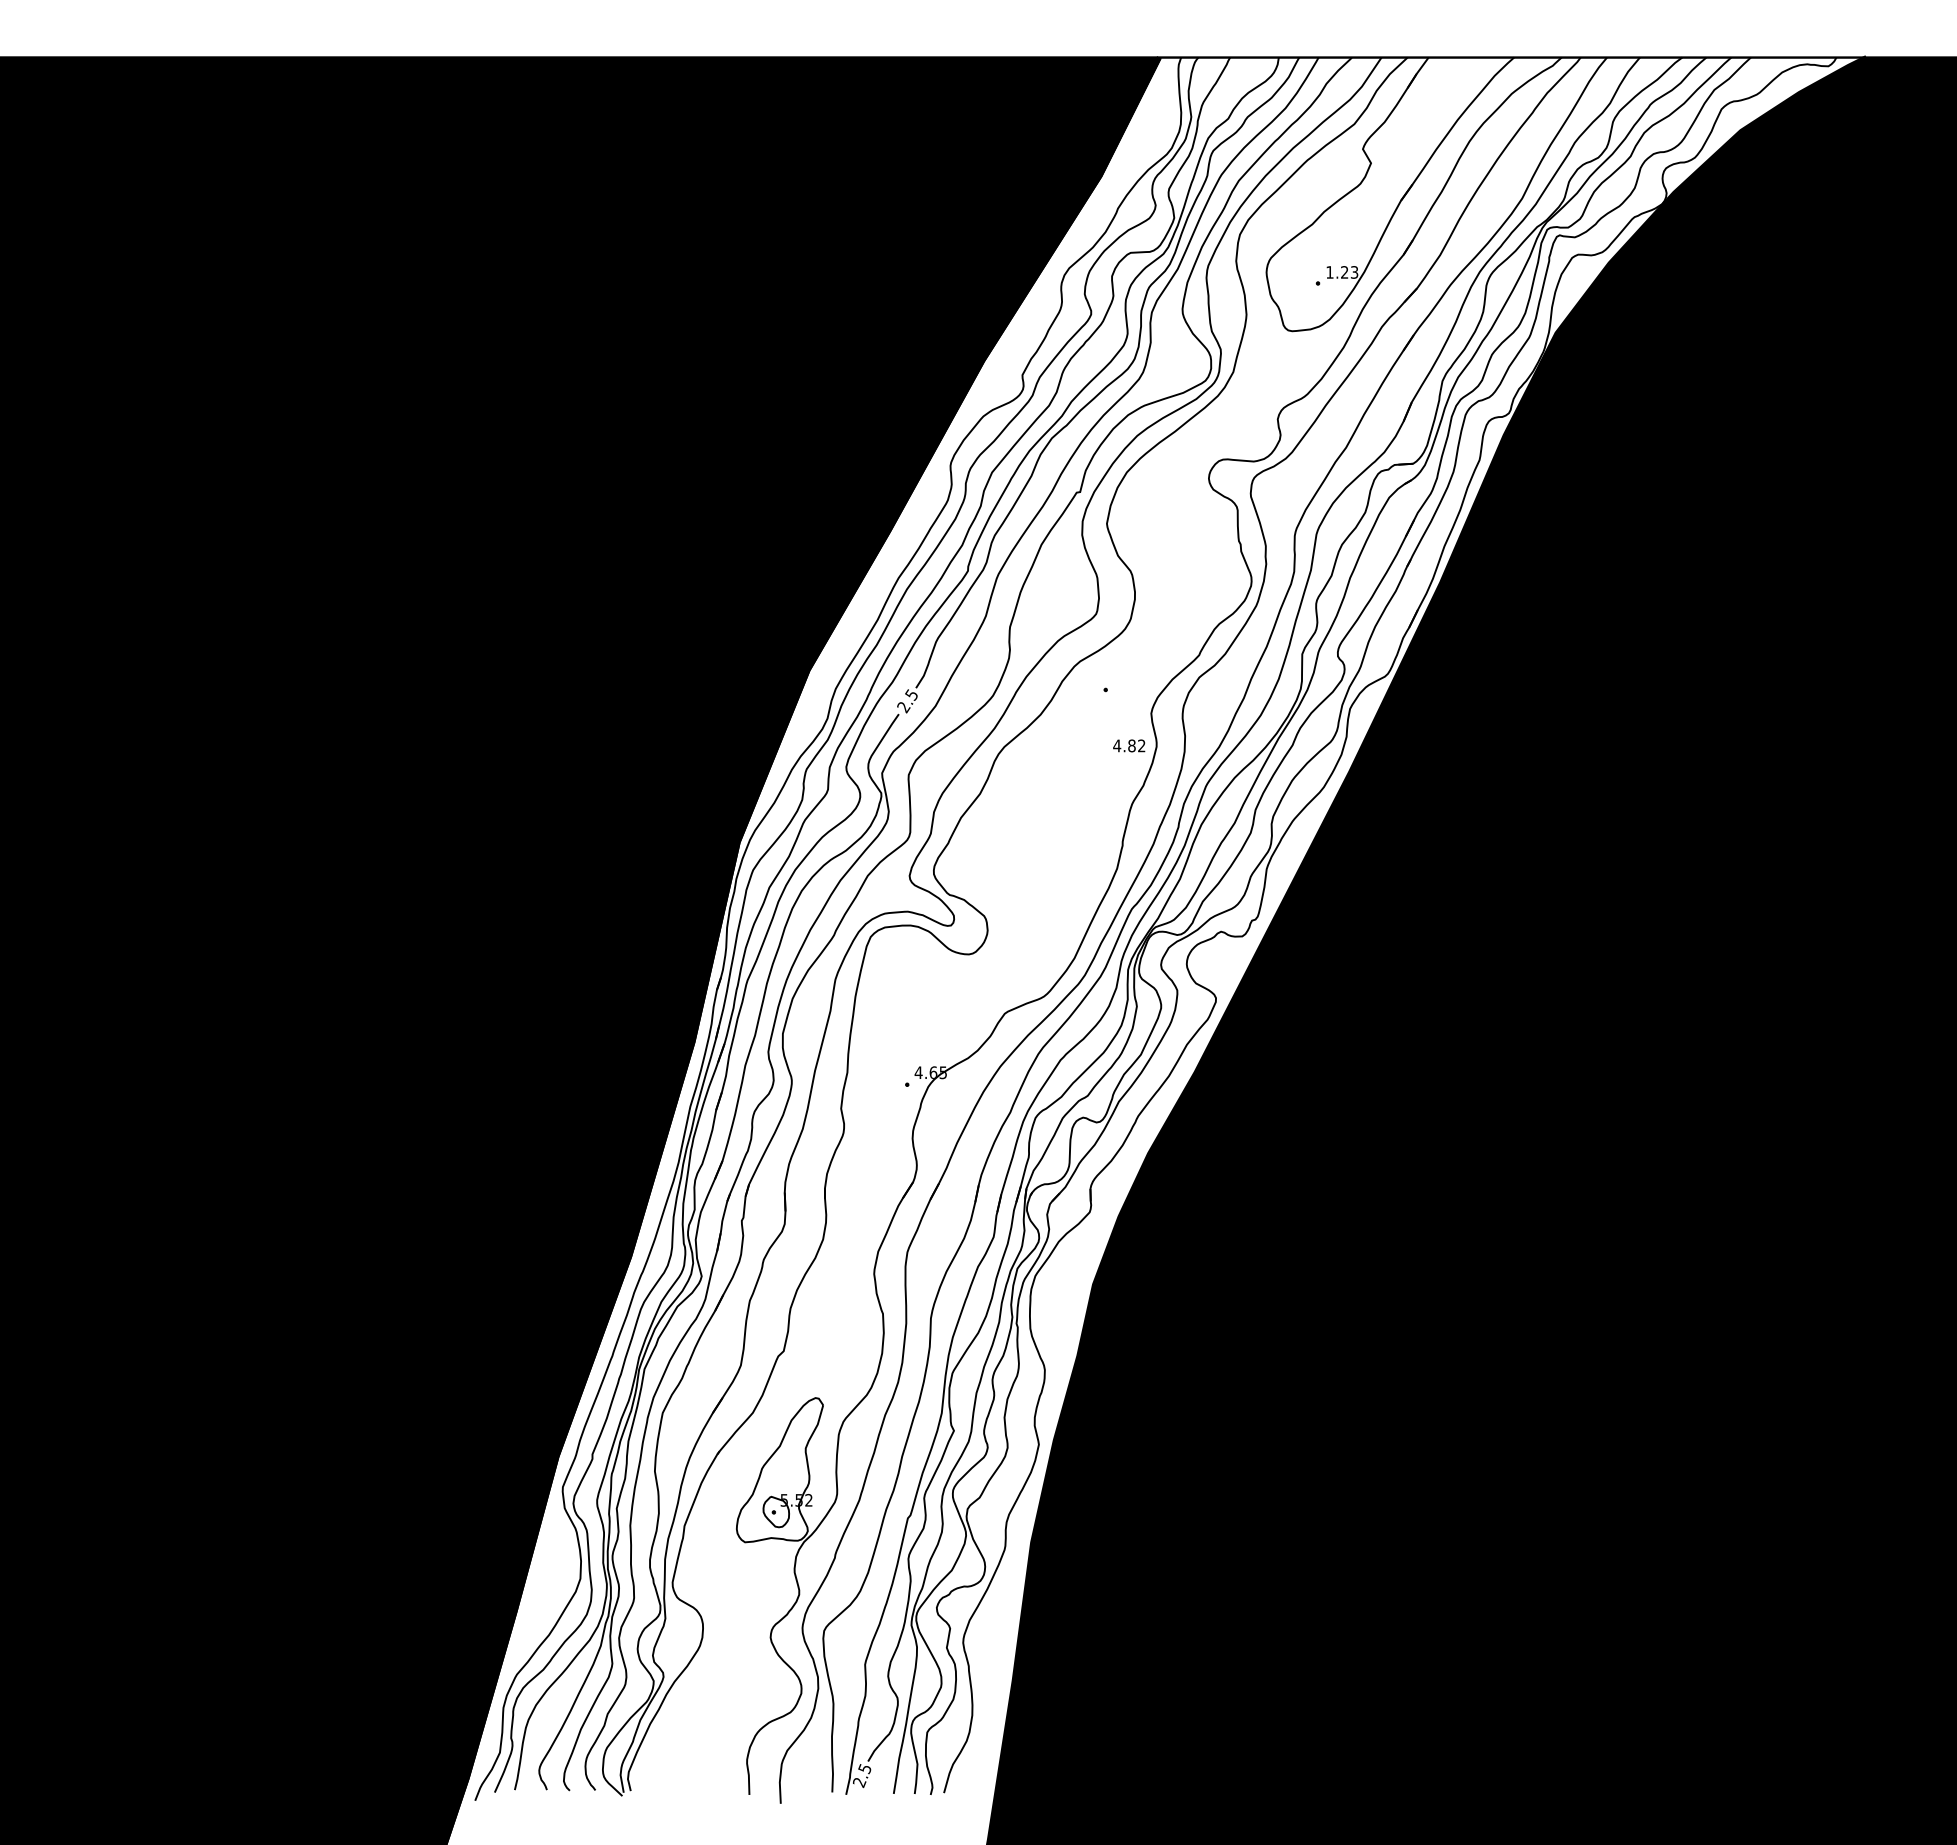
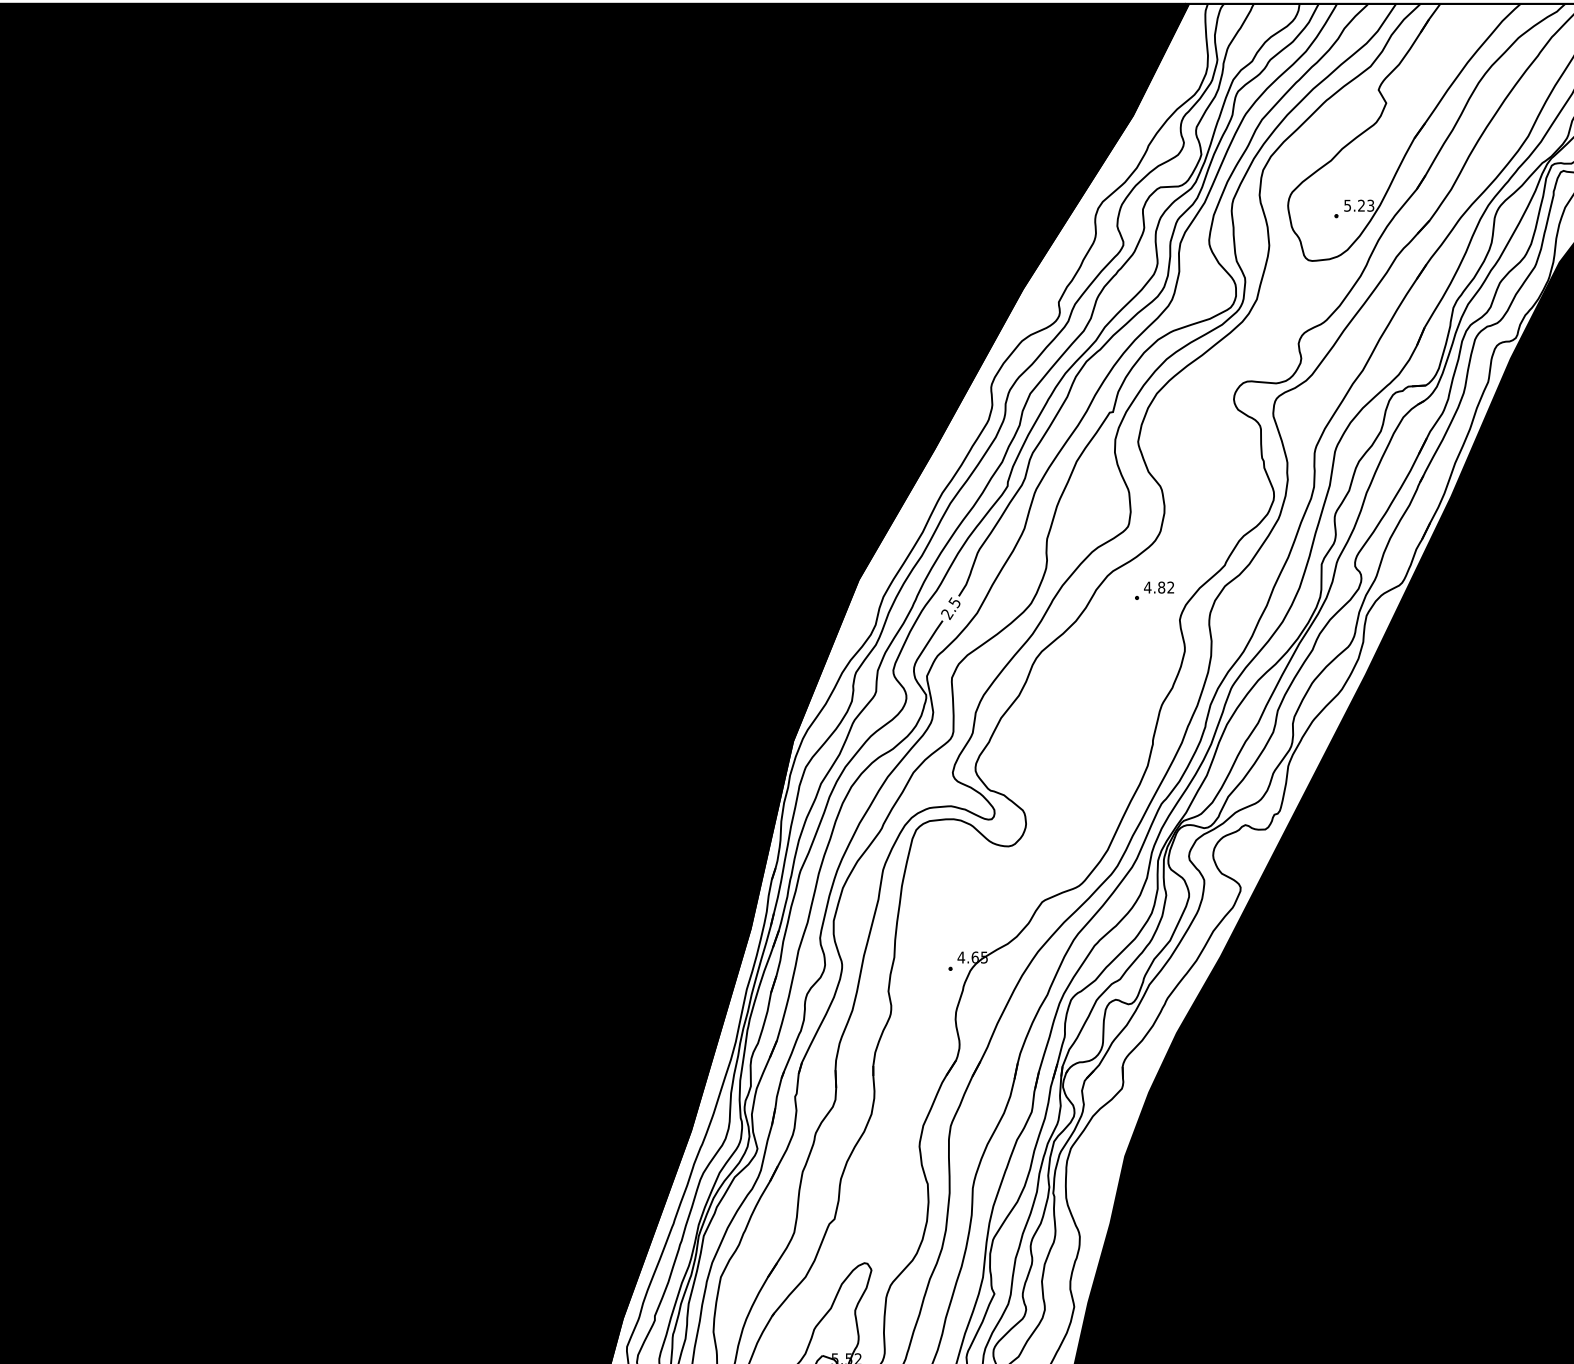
text: (1329, 272) -> (1347, 205), 1.23 -> 5.23
text: (1129, 745) -> (1159, 587), moved

